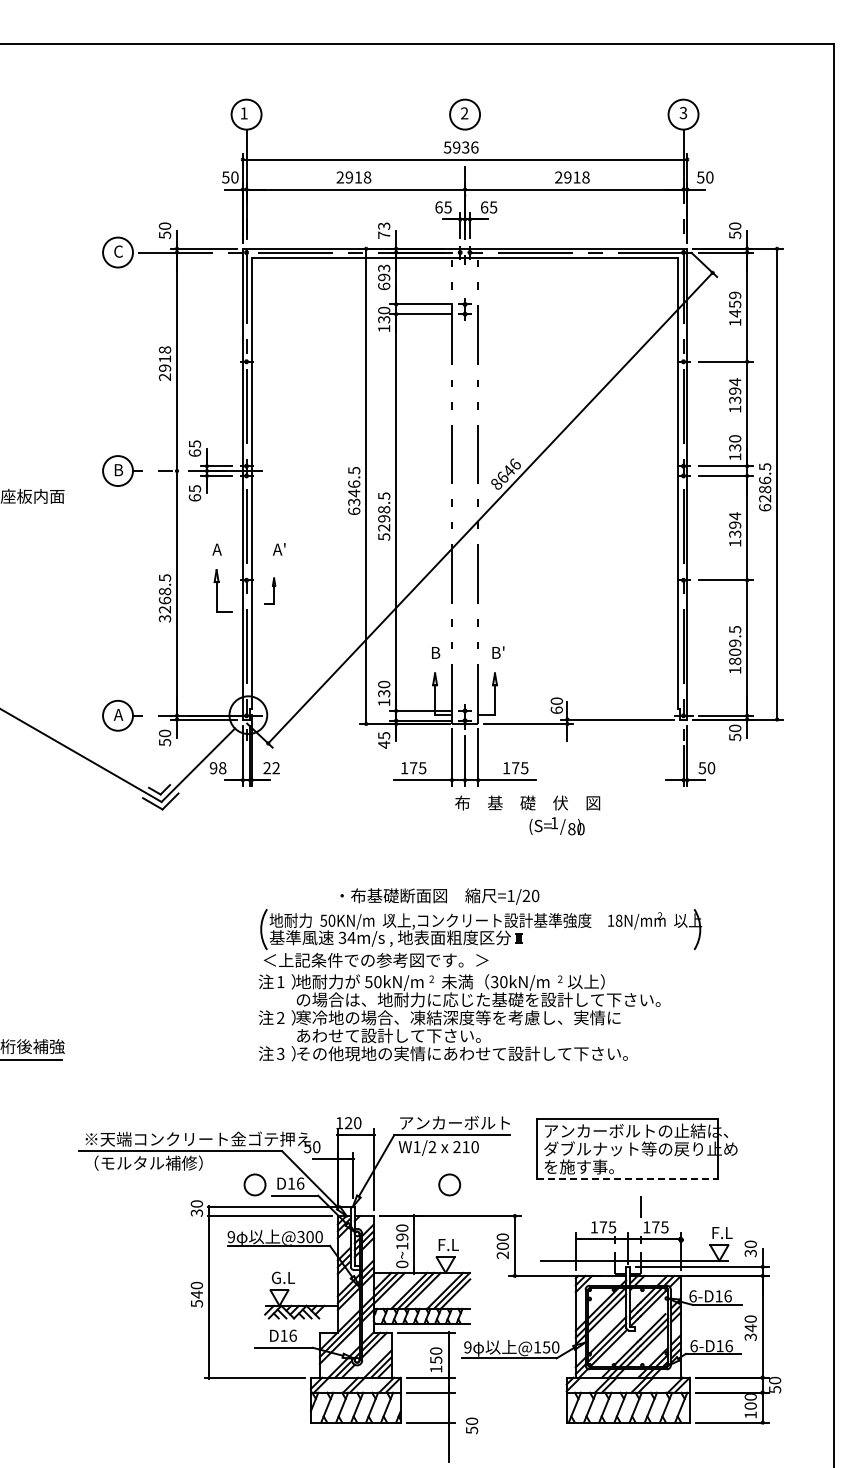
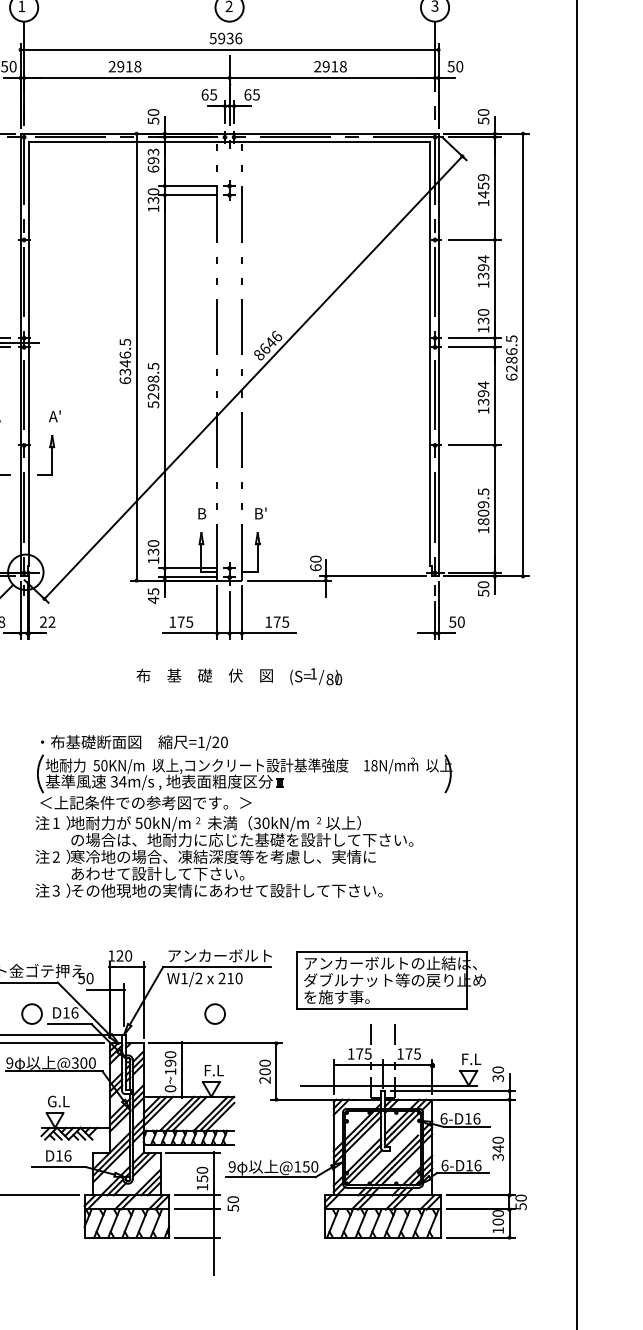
text: (384, 230) -> (153, 116), 73 -> 50
part: (270, 590) -> (46, 455), size x1.67
text: (527, 802) -> (204, 675), moved
text: (439, 896) -> (134, 742), moved
line: (627, 1179) -> (382, 1008), dashed -> solid
line: (615, 1205) -> (371, 1033), added
text: (471, 1425) -> (232, 1203), moved

